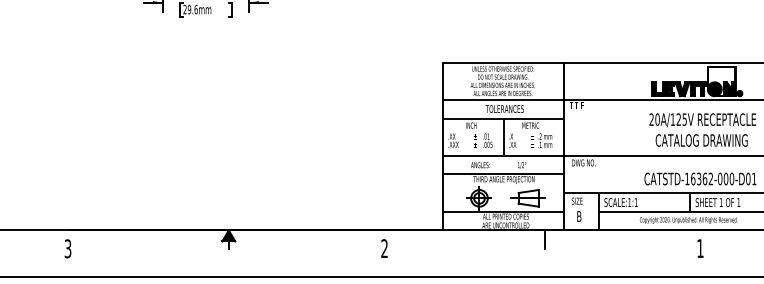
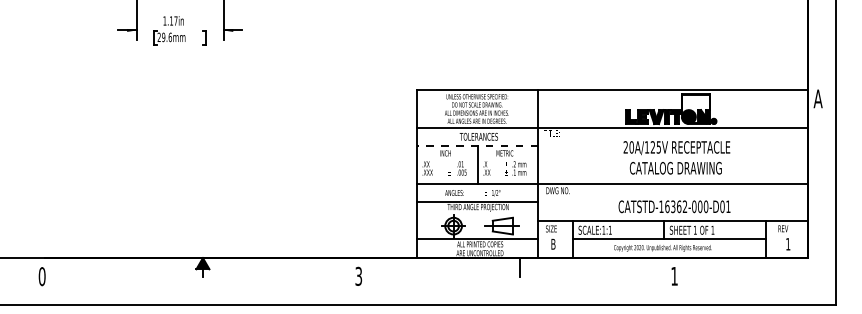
line: (503, 118) -> (477, 146), solid -> dashed
text: (67, 248) -> (41, 276), 3 -> 0
text: (384, 248) -> (358, 276), 2 -> 3

